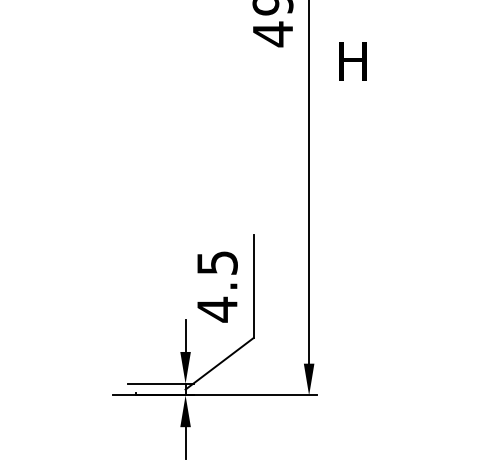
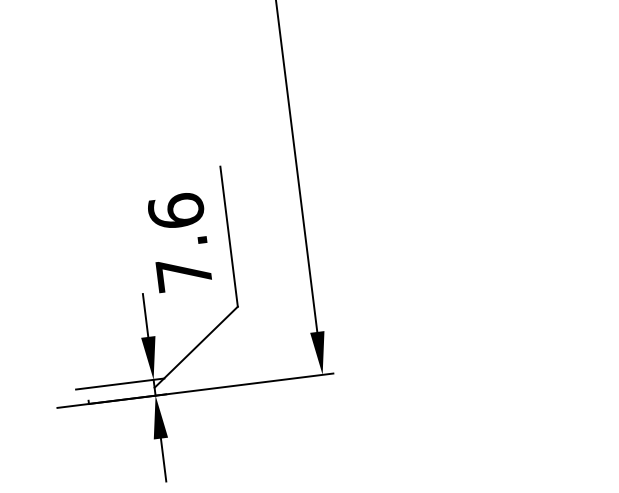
text: (216, 286) -> (179, 243), 4.5 -> 7.6

